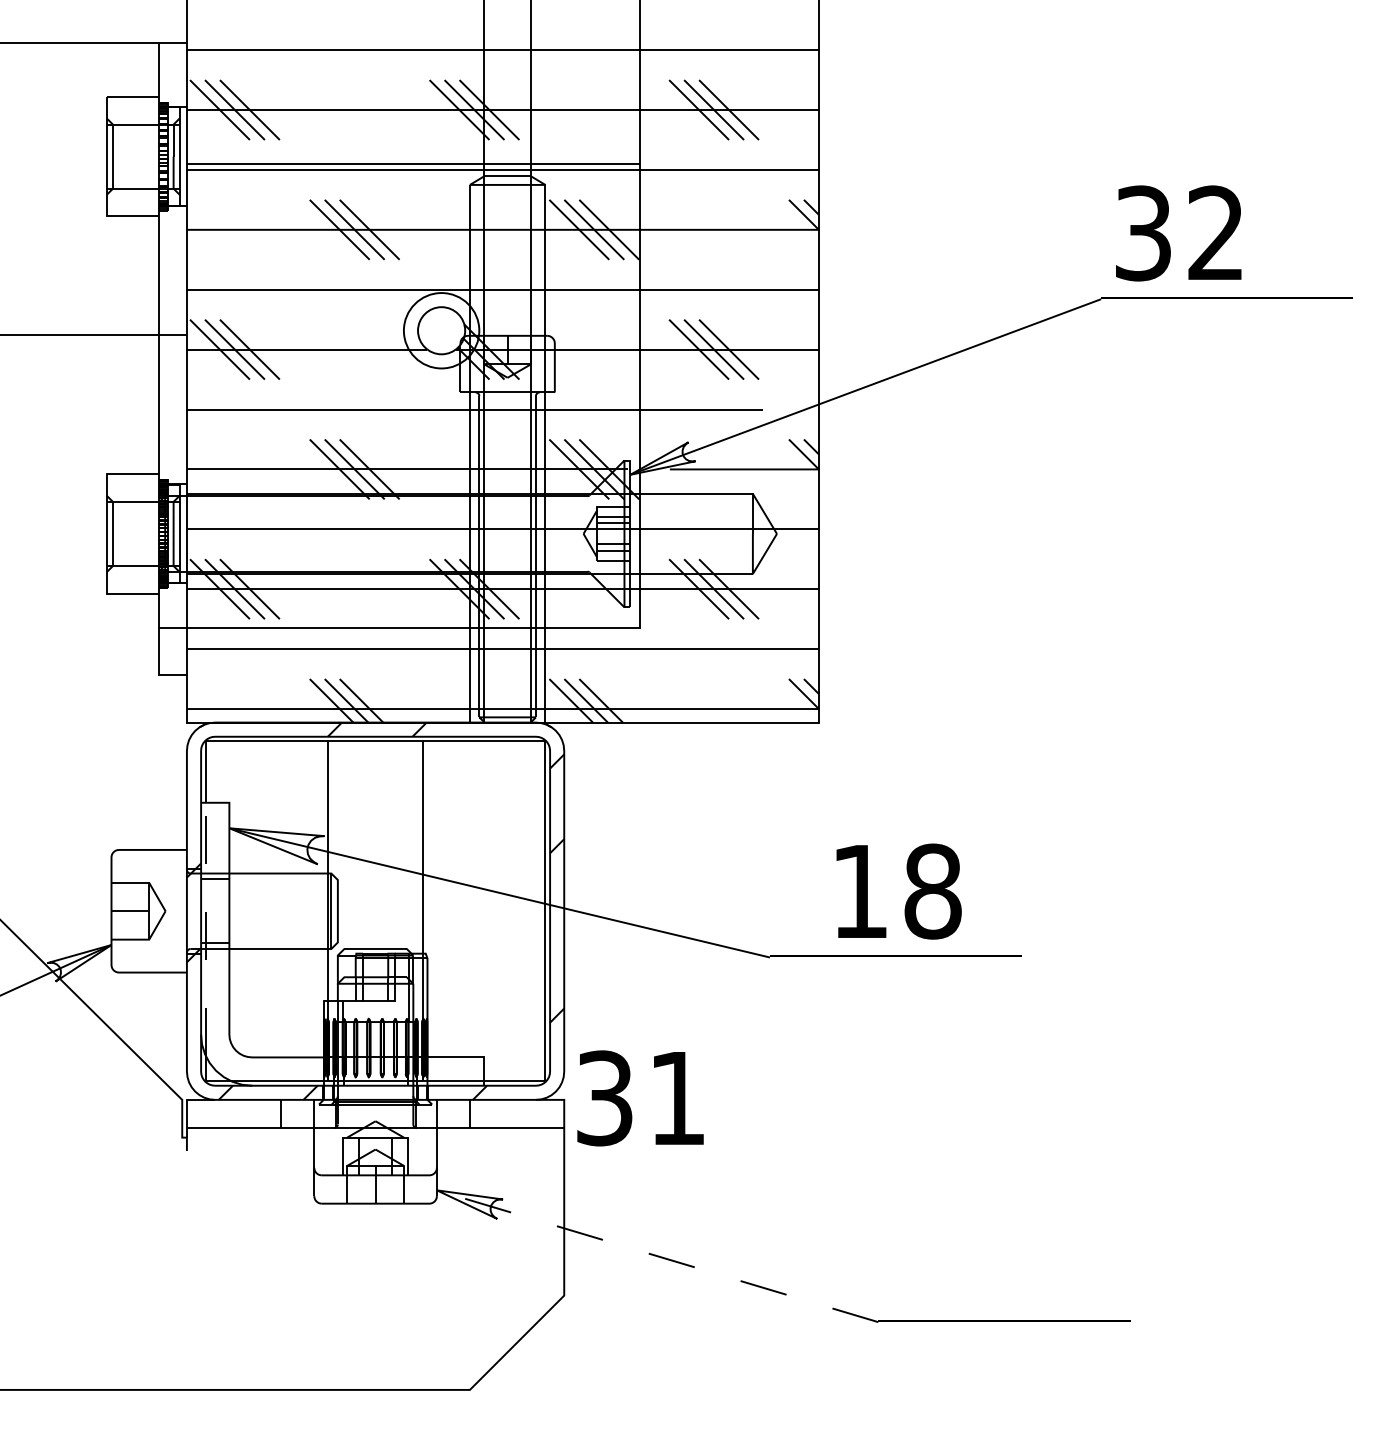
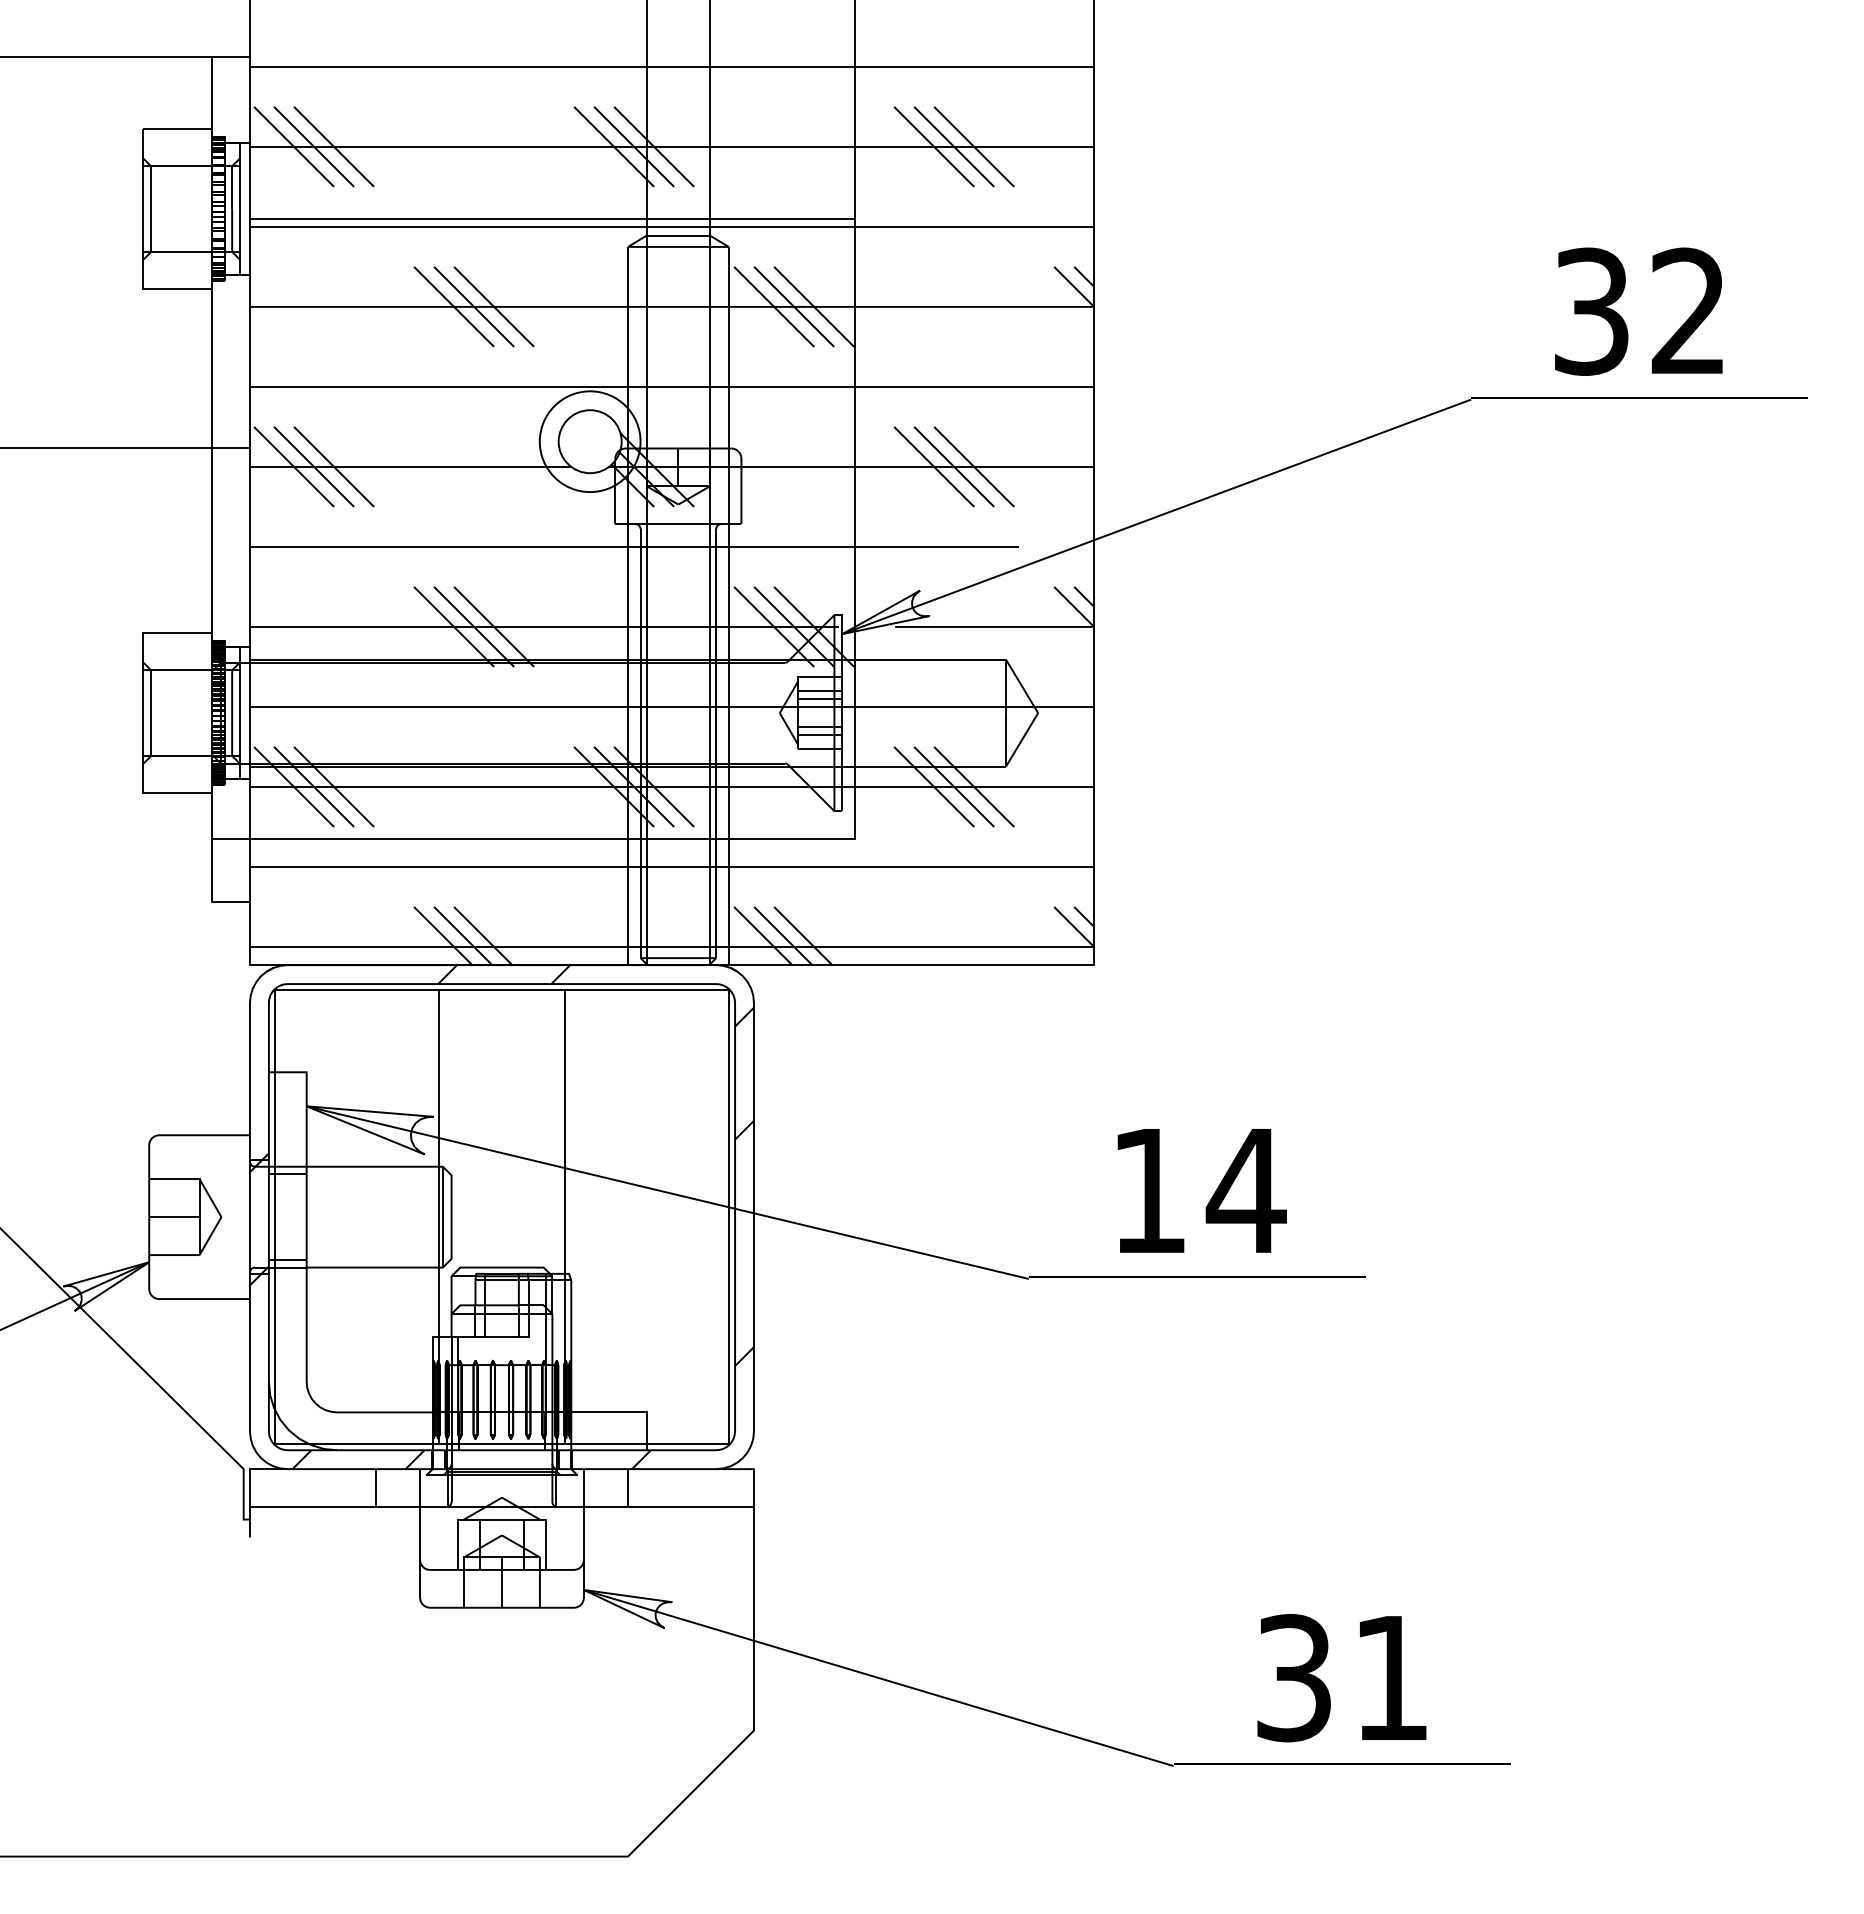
text: (1178, 233) -> (1638, 311), moved
text: (932, 891) -> (1245, 1190), 18 -> 14
line: (206, 928) -> (275, 1240), dashed -> solid
text: (640, 1098) -> (1341, 1678), moved
line: (657, 1256) -> (878, 1678), dashed -> solid

